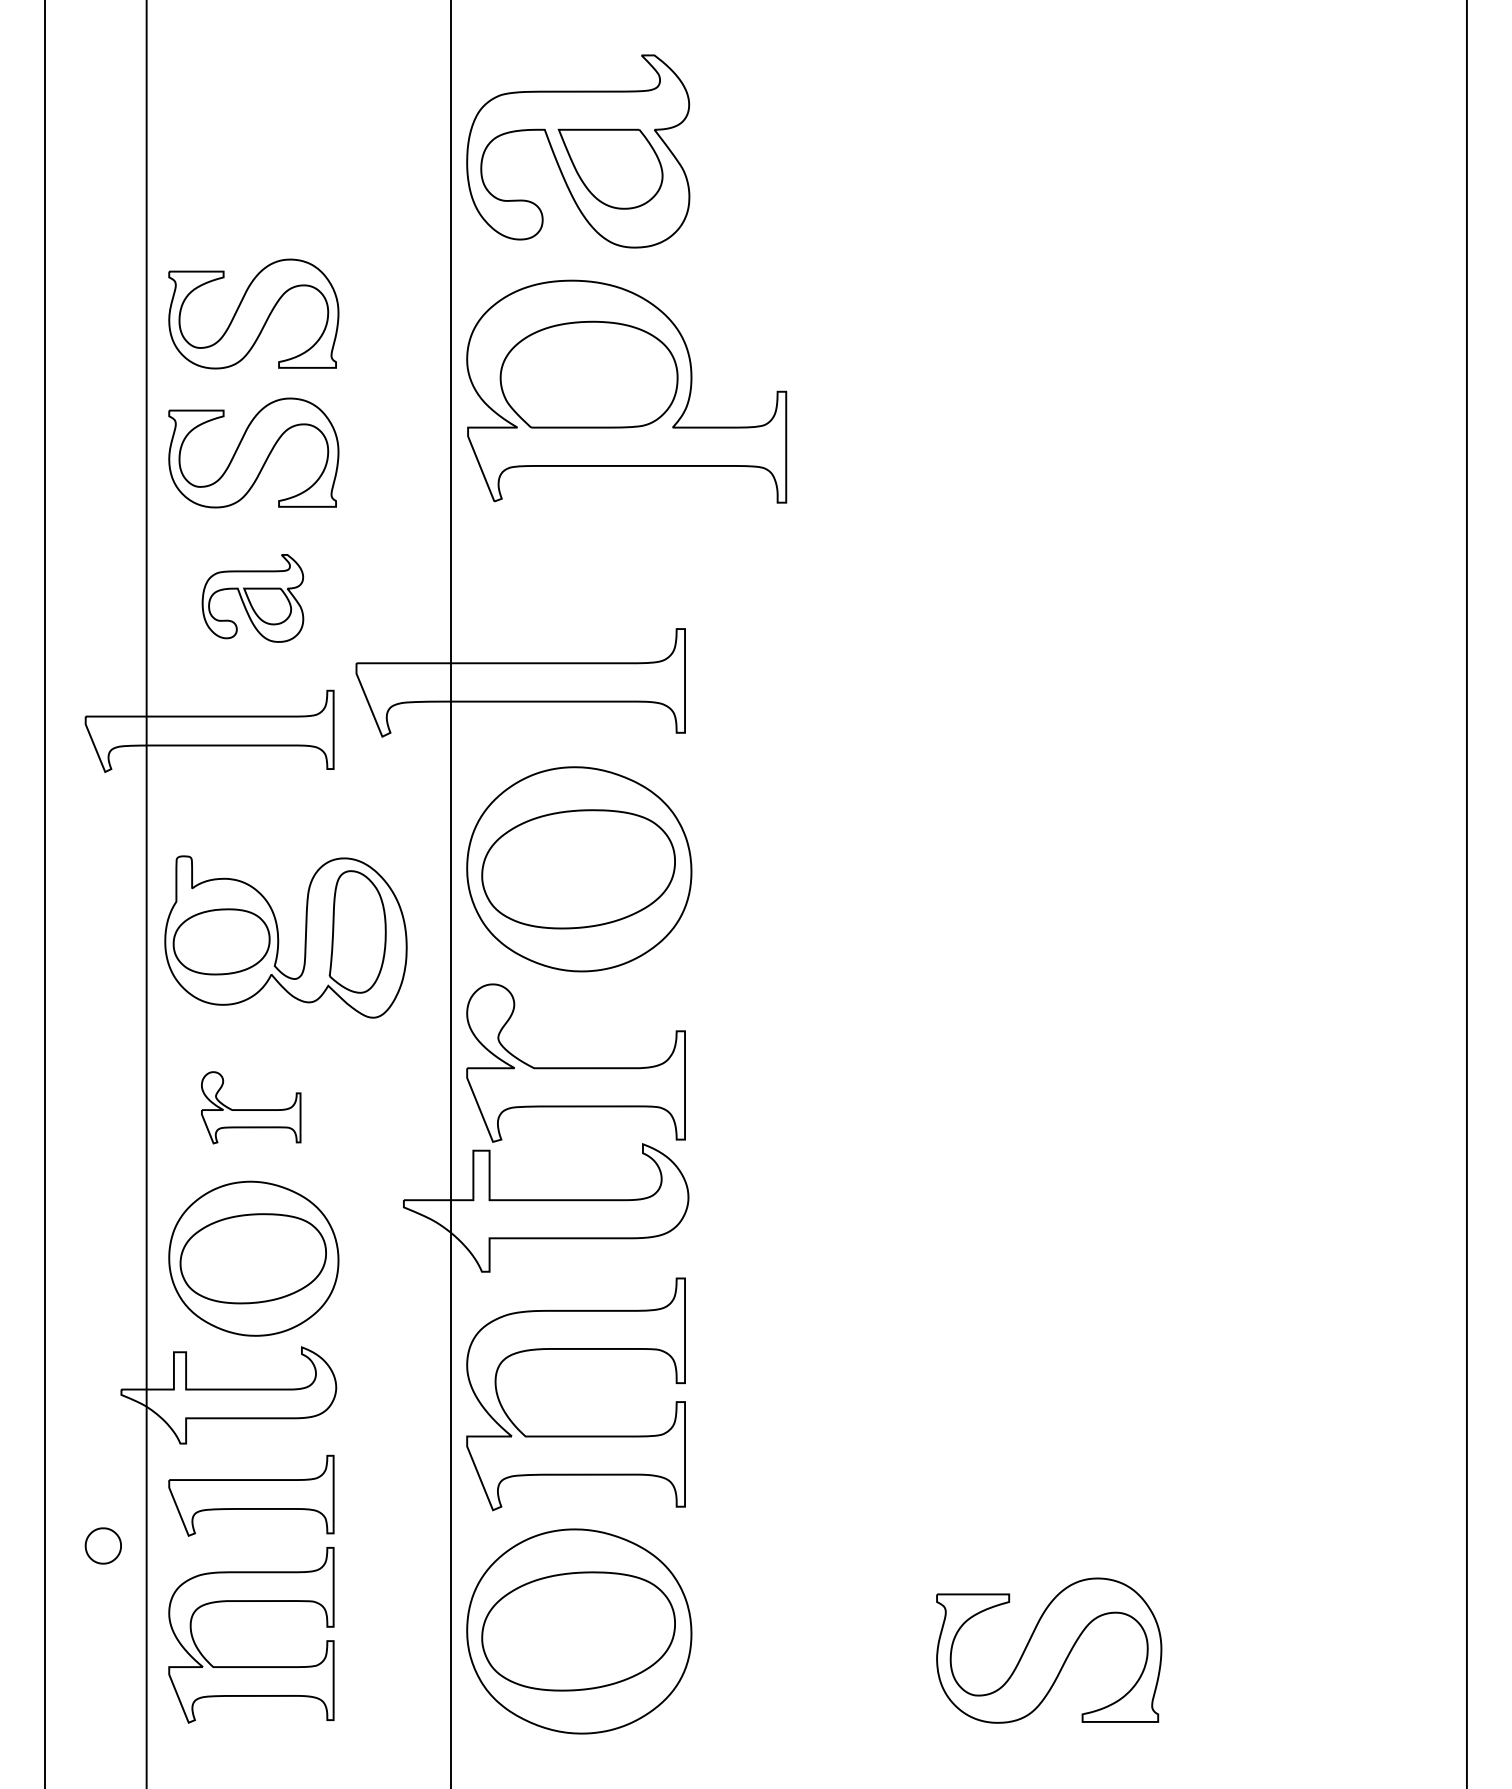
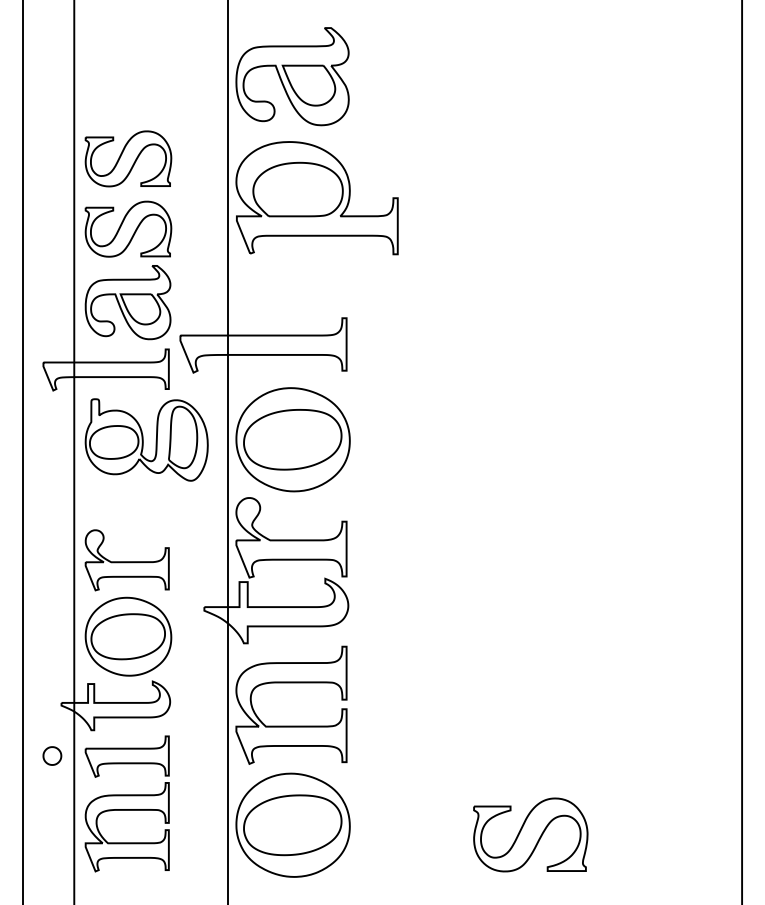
part: (251, 597) -> (127, 302), size x1.67
part: (285, 936) -> (146, 439), moved
part: (249, 1108) -> (126, 560), size x1.67
part: (103, 1544) -> (52, 755), moved

